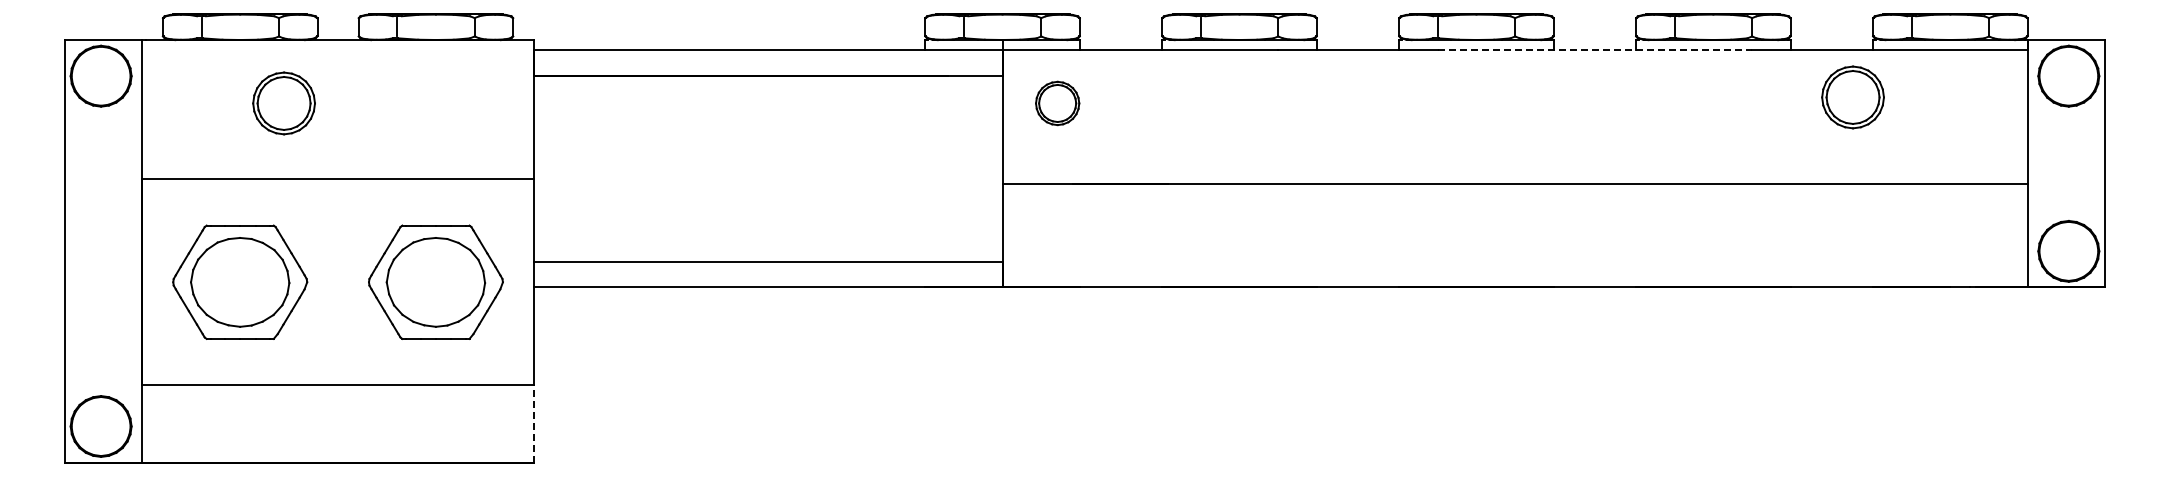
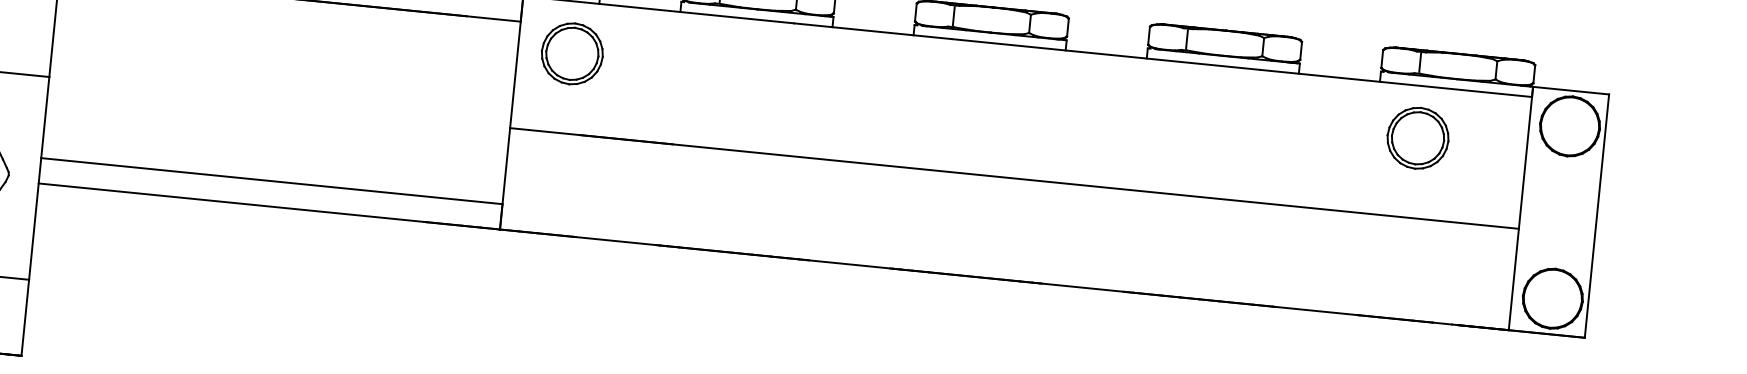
line: (1594, 50) -> (1105, 54), dashed -> solid
part: (1852, 97) -> (1417, 138), moved
part: (1057, 103) -> (572, 53), size x1.43
line: (533, 423) -> (25, 317), dashed -> solid

